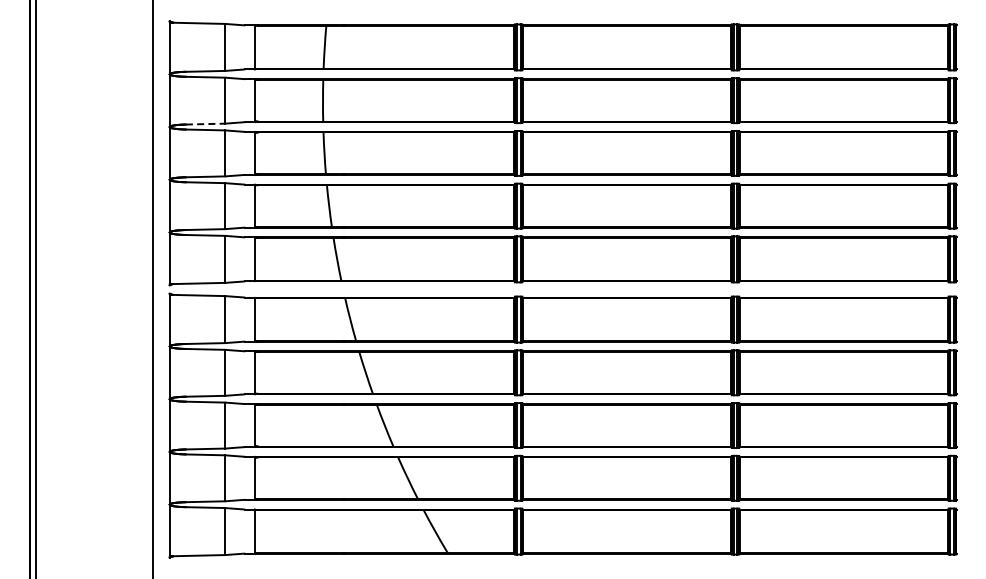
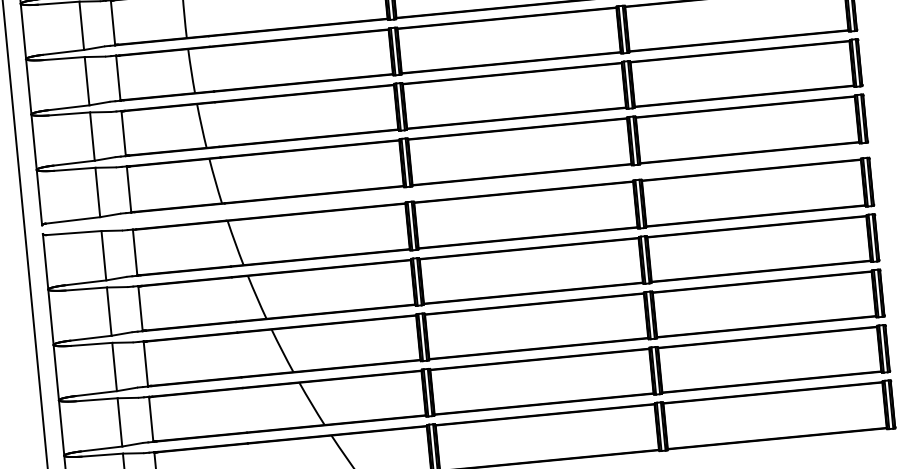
line: (205, 124) -> (63, 52), dashed -> solid

